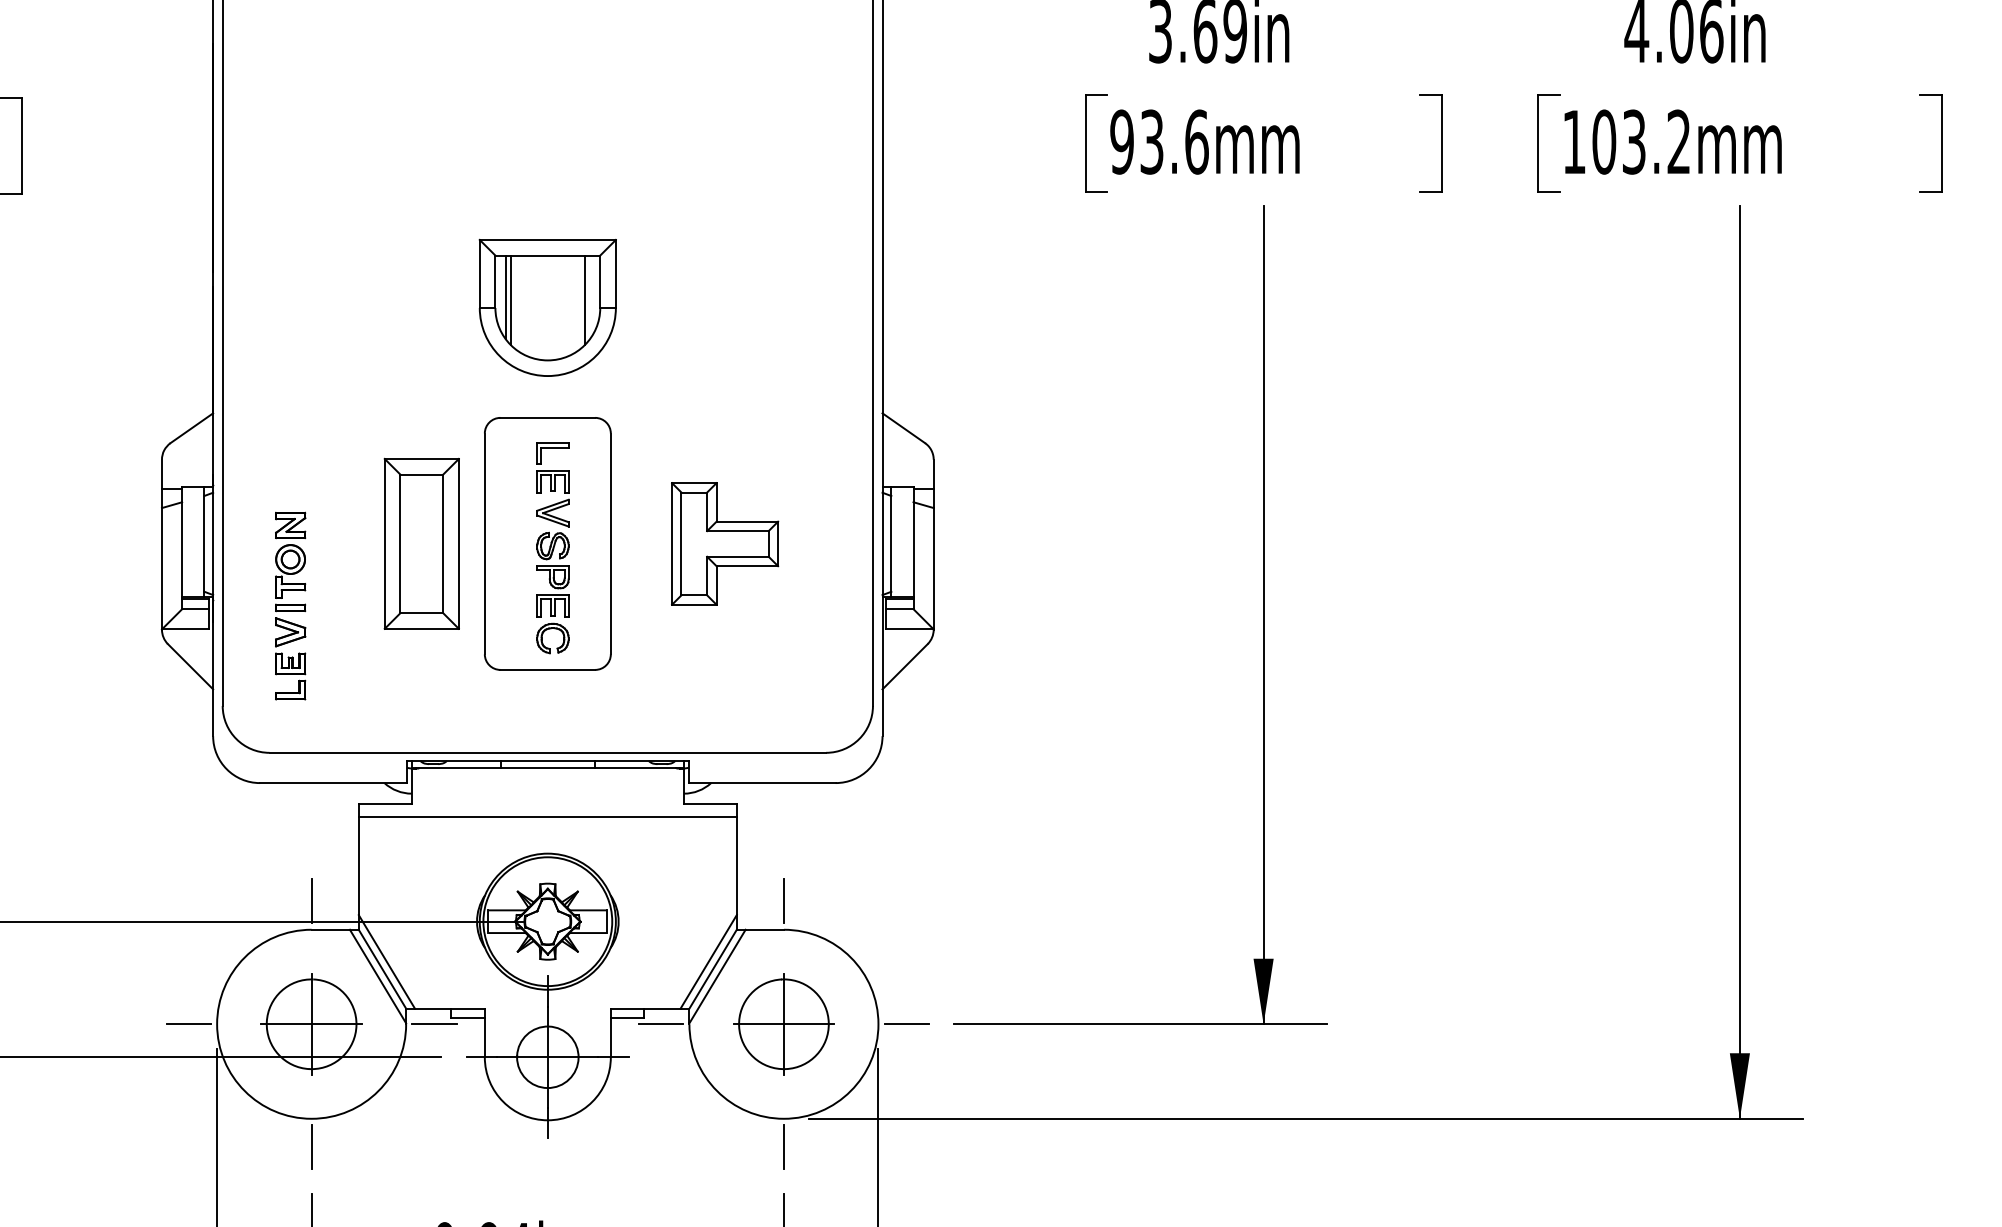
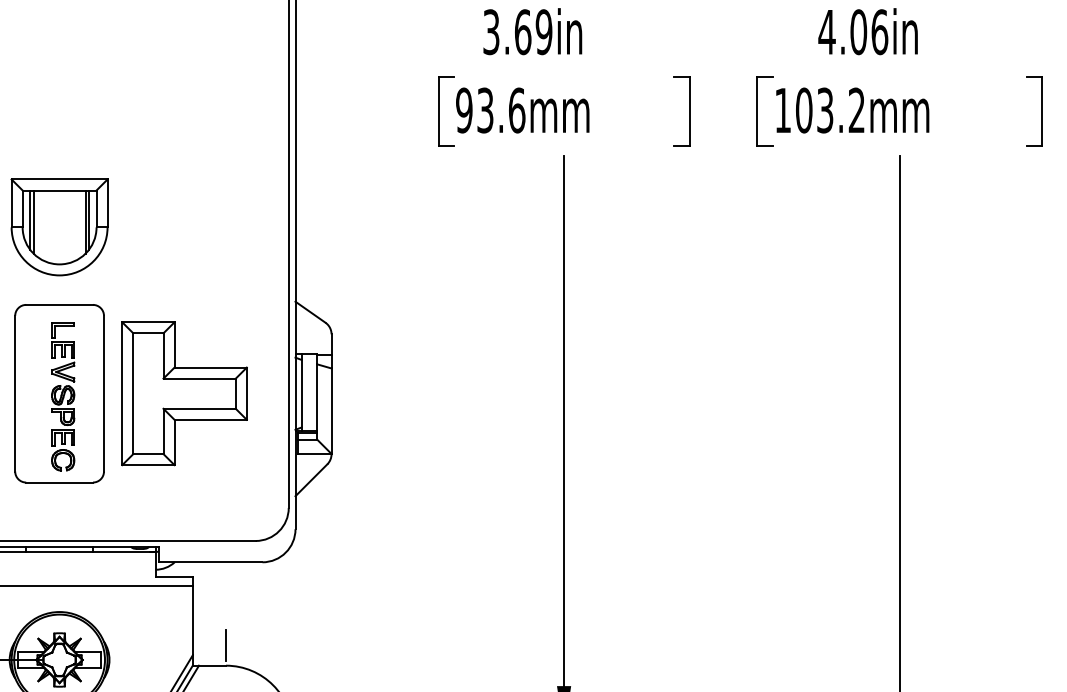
line: (589, 297) -> (88, 220), added
part: (724, 543) -> (184, 393), size x1.67

